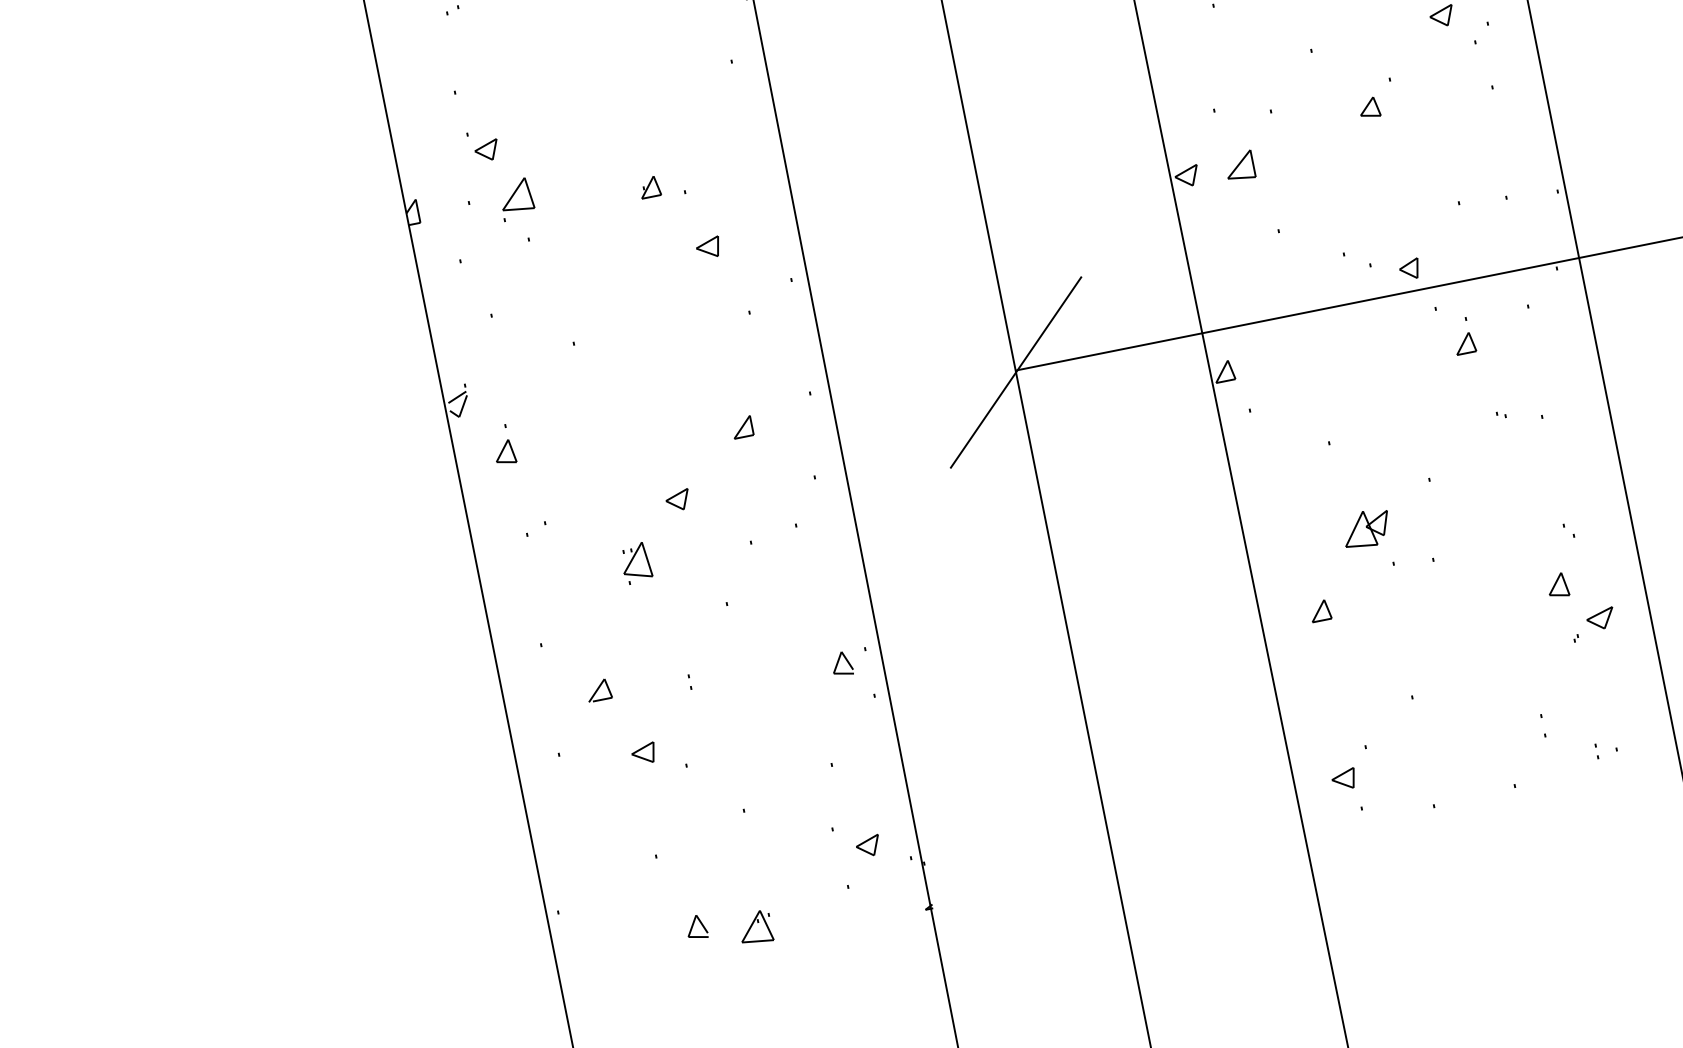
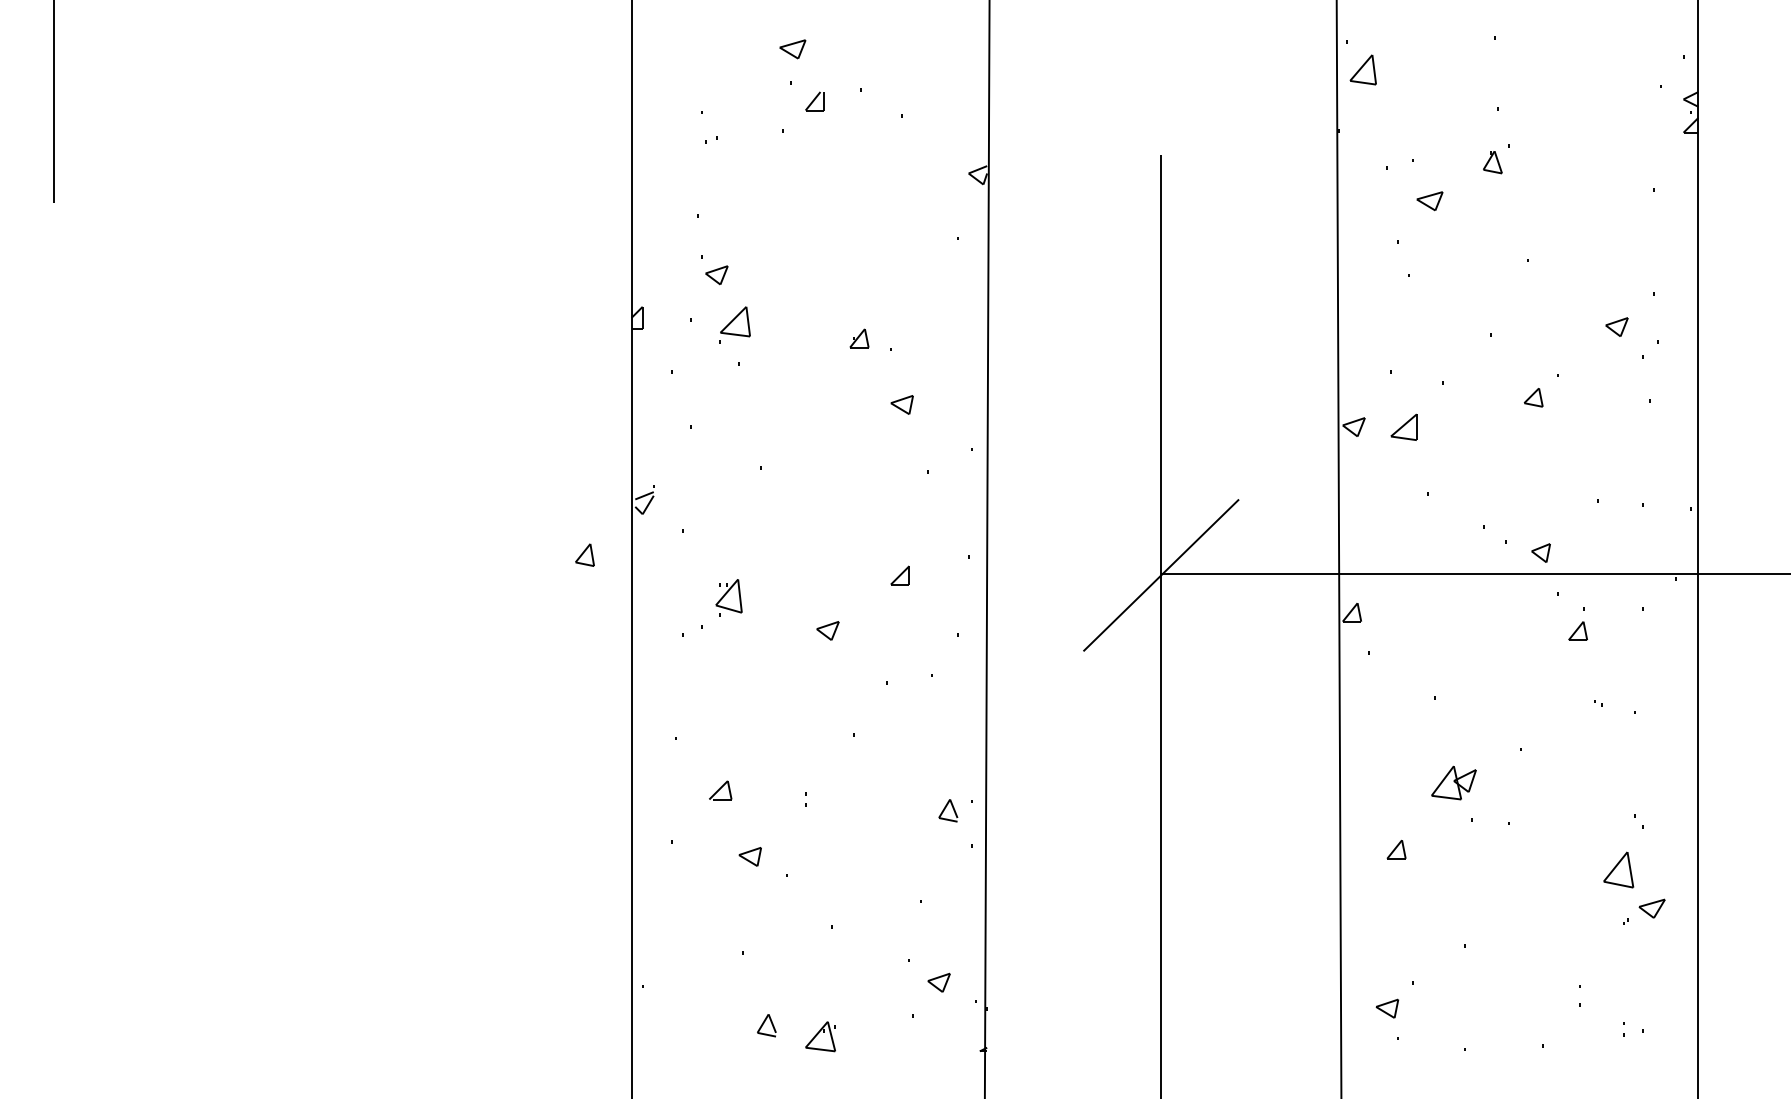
part: (504, 452) -> (584, 554), moved
part: (635, 563) -> (728, 597), moved
part: (1557, 585) -> (1618, 869), size x1.6

